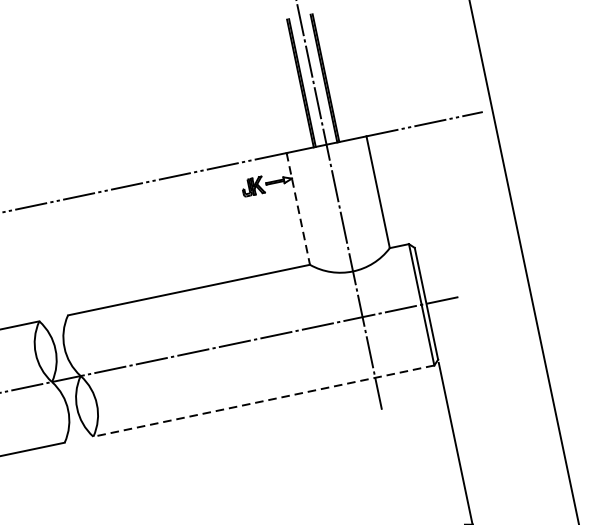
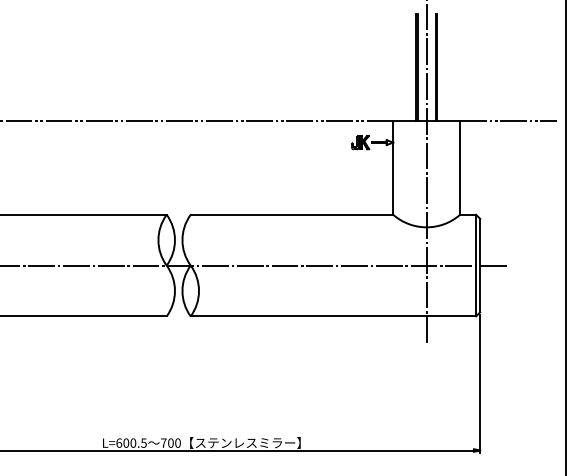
line: (298, 209) -> (393, 168), dashed -> solid
line: (263, 401) -> (333, 316), dashed -> solid

